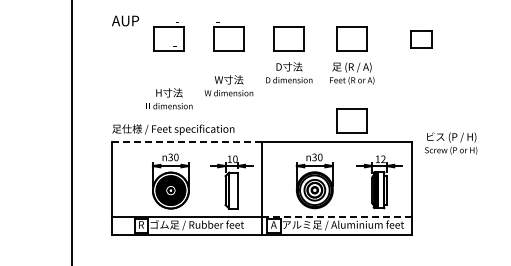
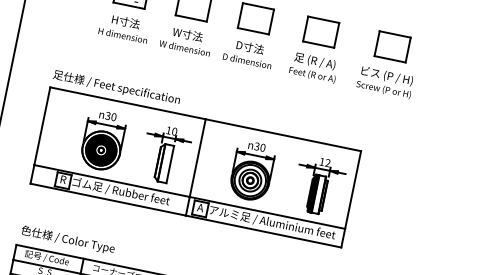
part: (420, 38) -> (392, 45), size x1.43
text: (228, 85) -> (185, 40), moved
text: (169, 98) -> (124, 27), moved
part: (351, 120) -> (303, 116), removed
line: (187, 141) -> (128, 103), dashed -> solid
text: (451, 143) -> (385, 82), moved
line: (336, 216) -> (267, 212), dashed -> solid

